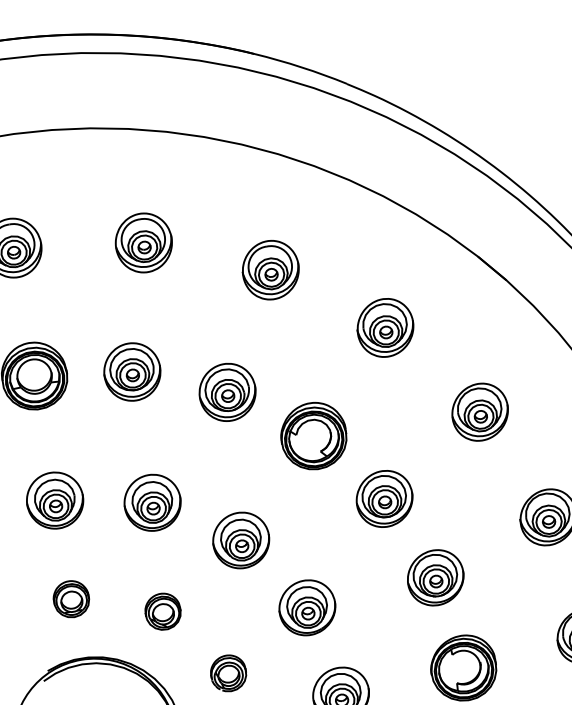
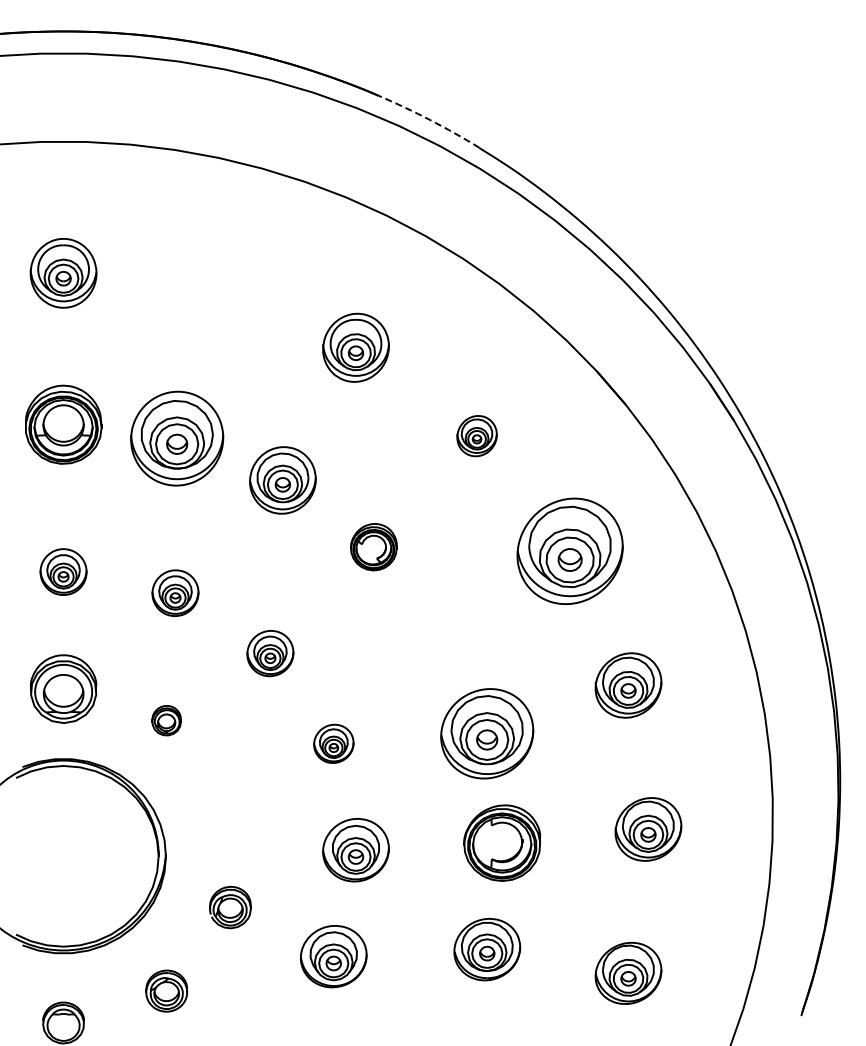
arc: (301, 67) -> (430, 120), solid -> dashed
part: (143, 243) -> (214, 292), removed
part: (384, 327) -> (476, 435), size x0.6
part: (131, 371) -> (176, 438), size x1.4
part: (479, 412) -> (569, 551), size x1.6
part: (313, 435) -> (373, 546), size x0.6
part: (384, 498) -> (443, 632), removed
part: (54, 500) -> (63, 571), size x0.7
part: (152, 502) -> (175, 592), size x0.7
part: (241, 540) -> (270, 653), size x0.7
part: (435, 577) -> (487, 733), size x1.4
part: (71, 598) -> (63, 688), size x1.6
part: (307, 607) -> (333, 743), size x0.6
part: (162, 611) -> (166, 720), size x0.7
part: (228, 673) -> (230, 804), removed

